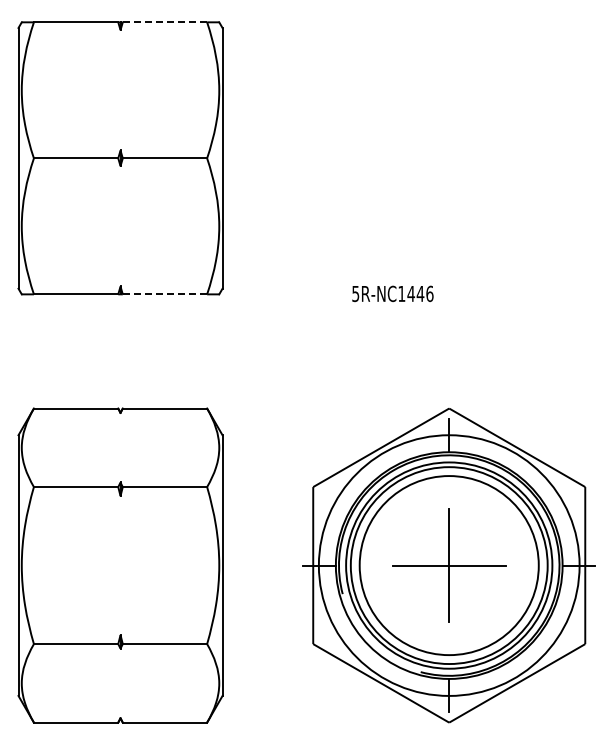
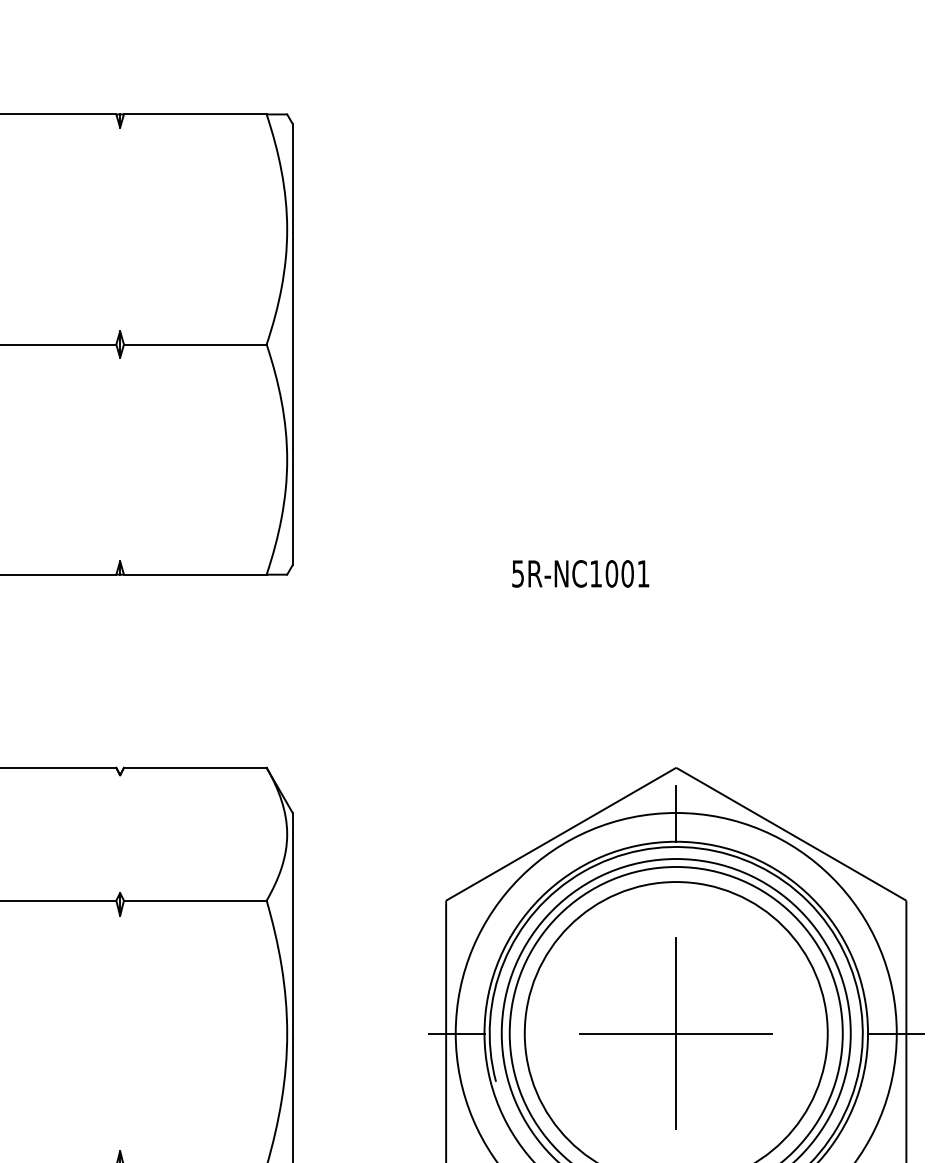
line: (164, 22) -> (194, 114), dashed -> solid
text: (420, 293) -> (627, 573), 5R-NC1446 -> 5R-NC1001
line: (164, 294) -> (194, 574), dashed -> solid

